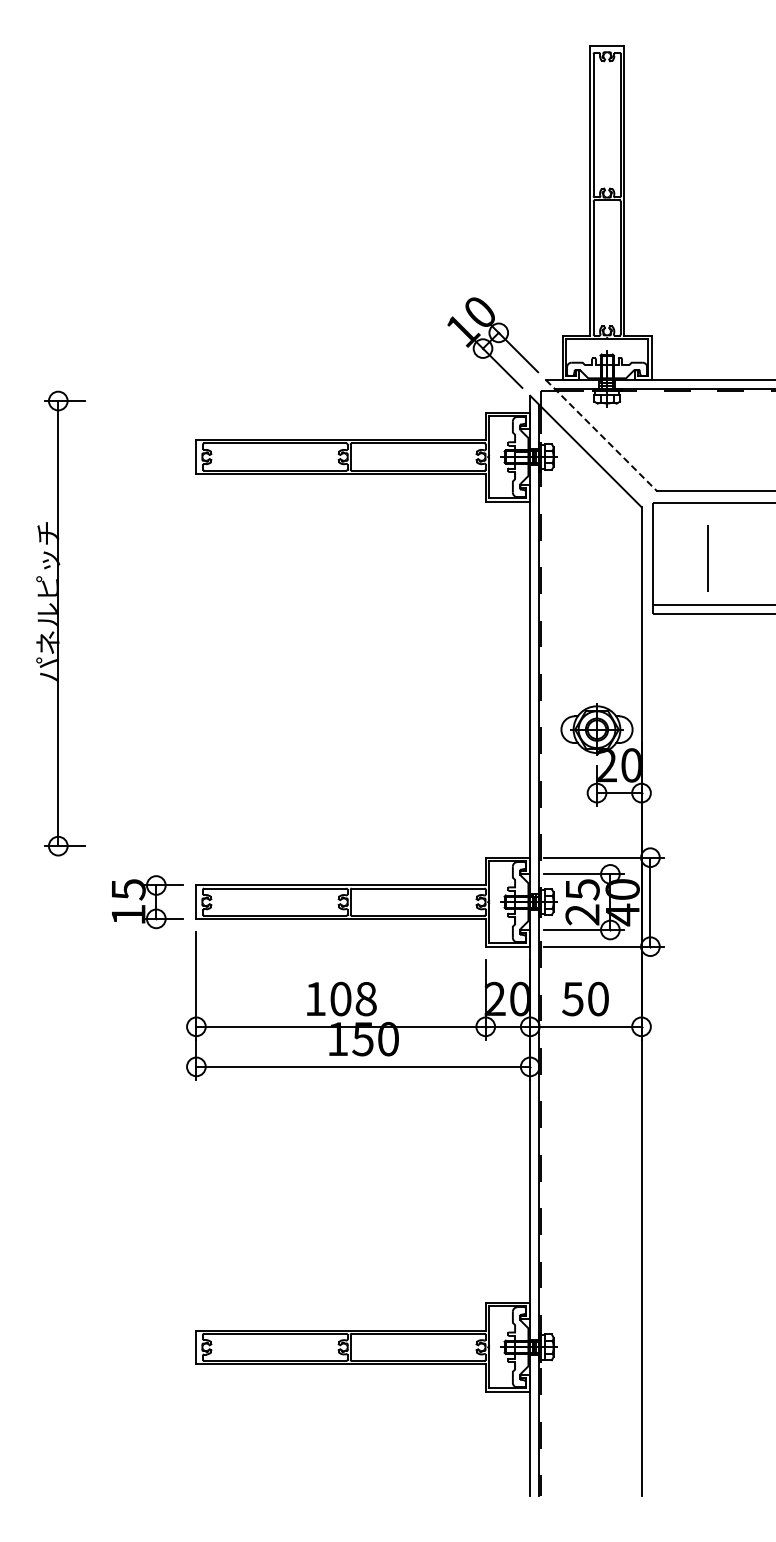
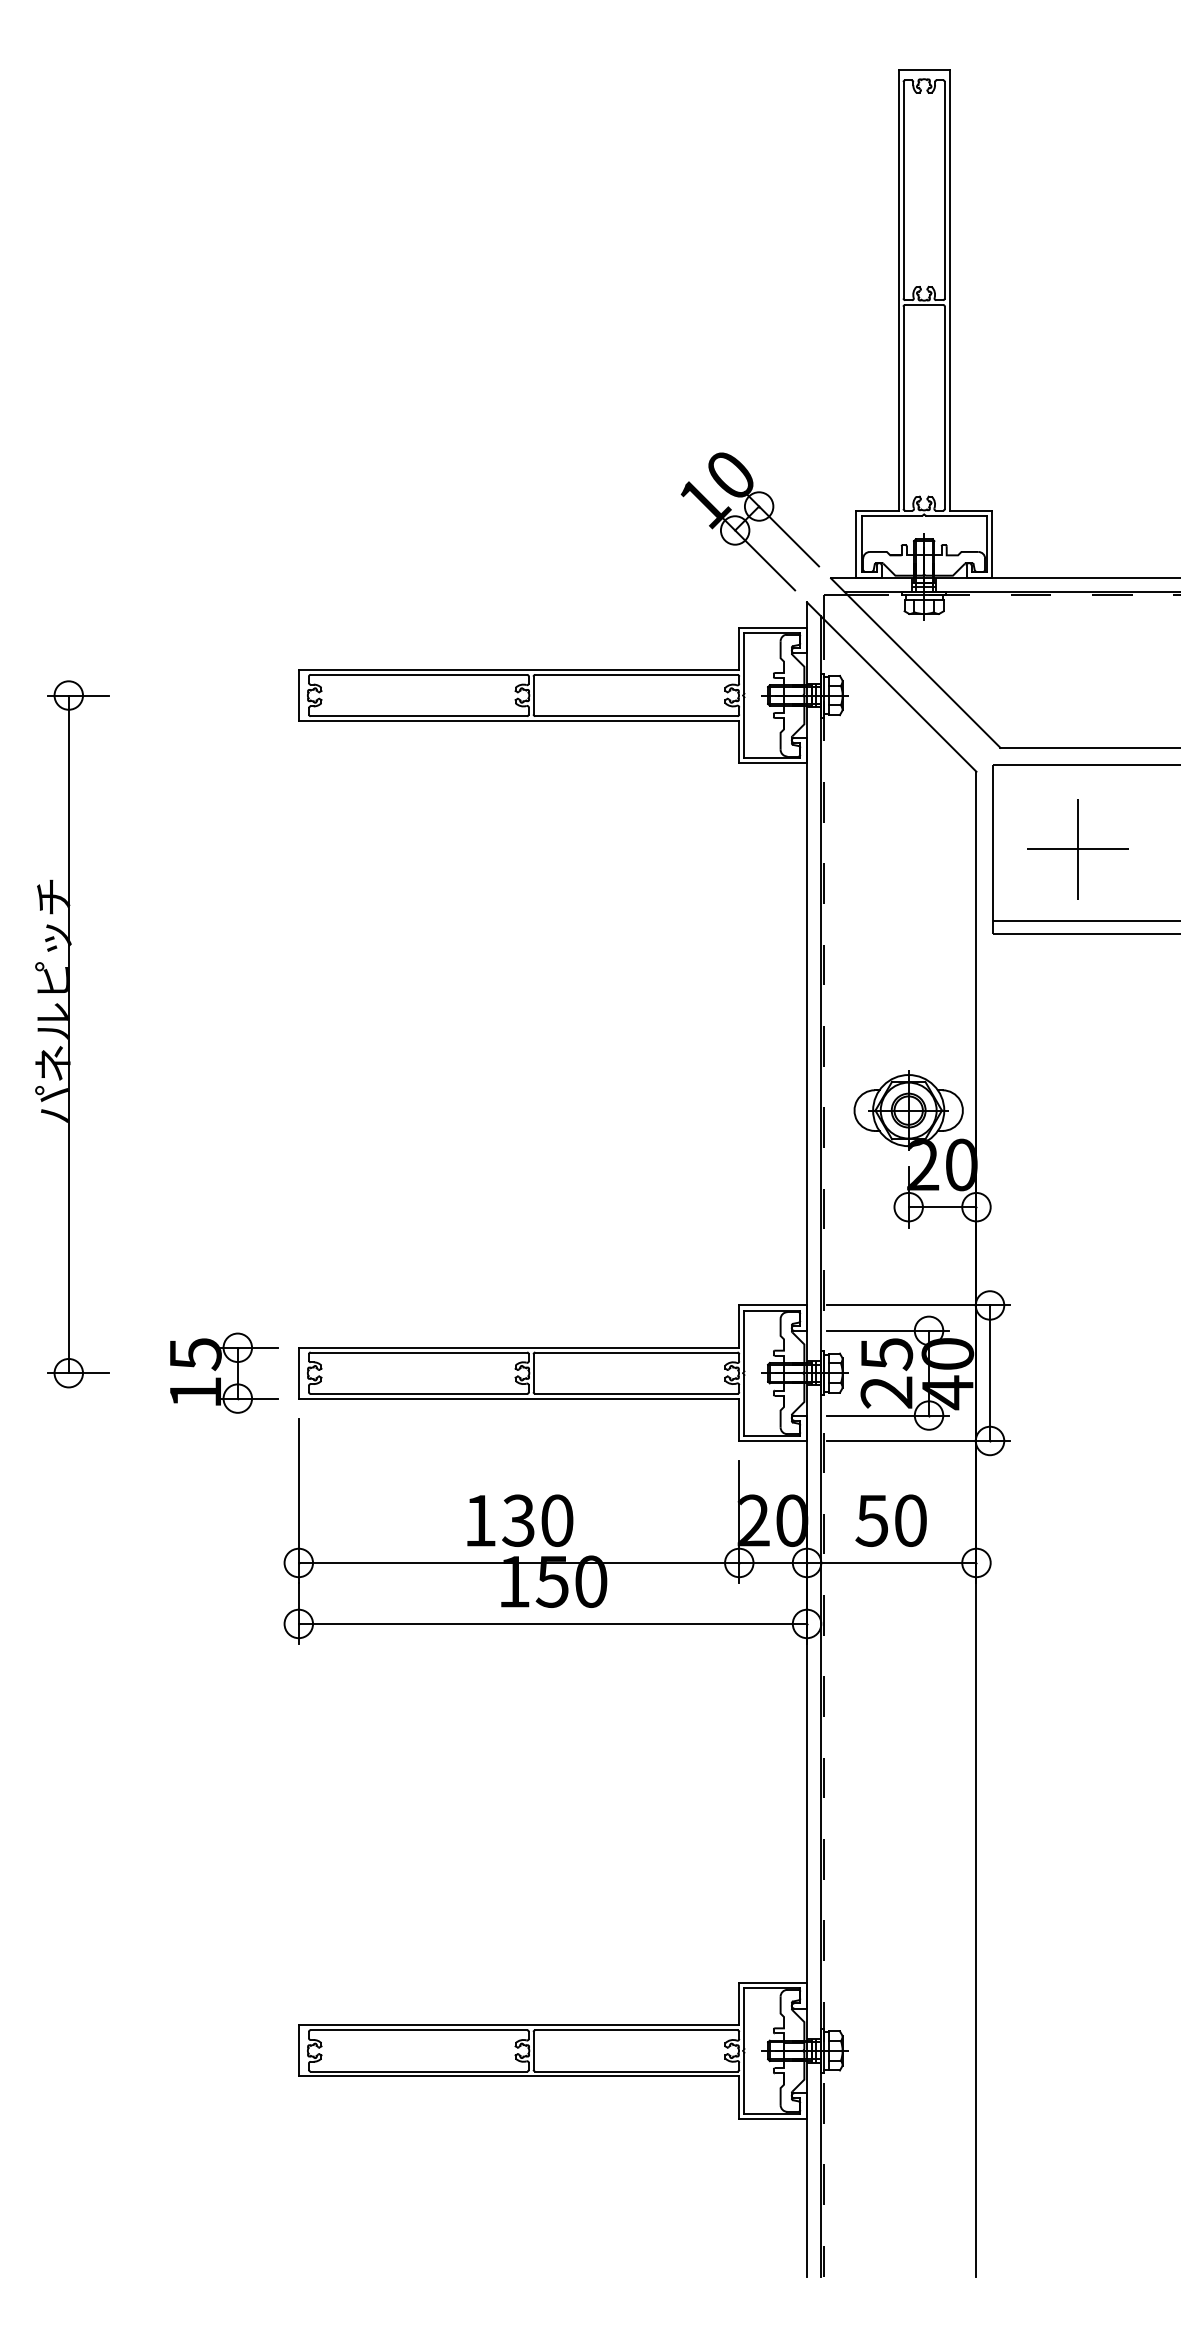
line: (601, 435) -> (915, 662), dashed -> solid
line: (707, 558) -> (1076, 849), added
part: (60, 623) -> (72, 1034), moved
text: (353, 998) -> (537, 1519), 108 -> 130

